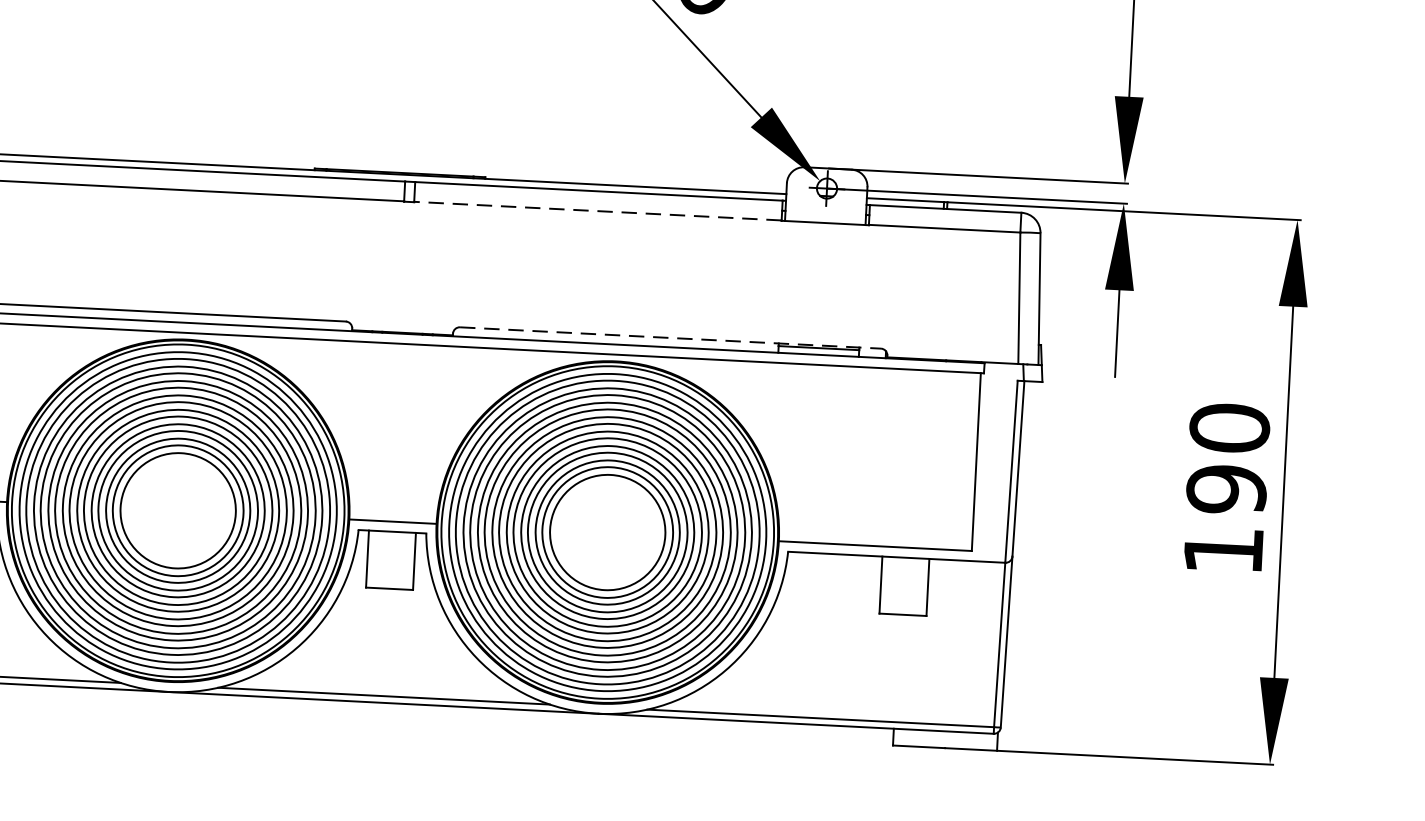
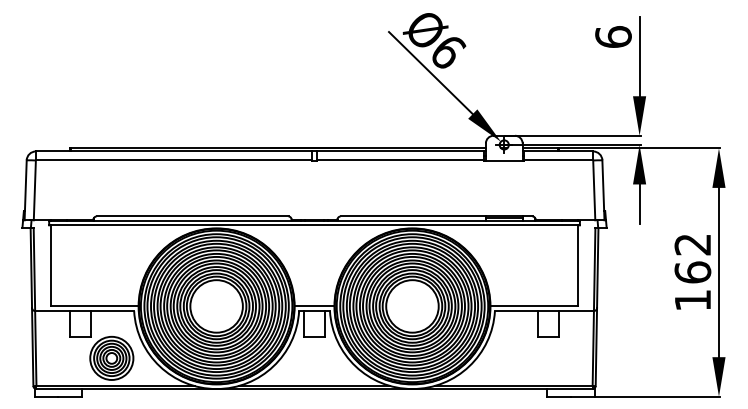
line: (597, 211) -> (400, 160), dashed -> solid
line: (670, 337) -> (436, 216), dashed -> solid
text: (1227, 458) -> (692, 258), 190 -> 162

